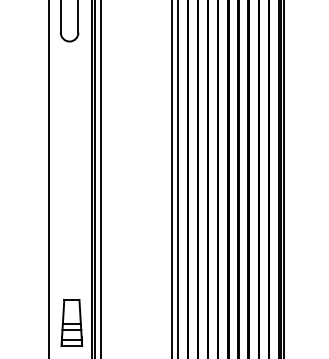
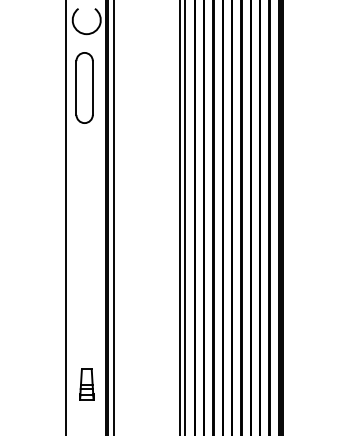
part: (71, 323) -> (86, 384), size x0.7

